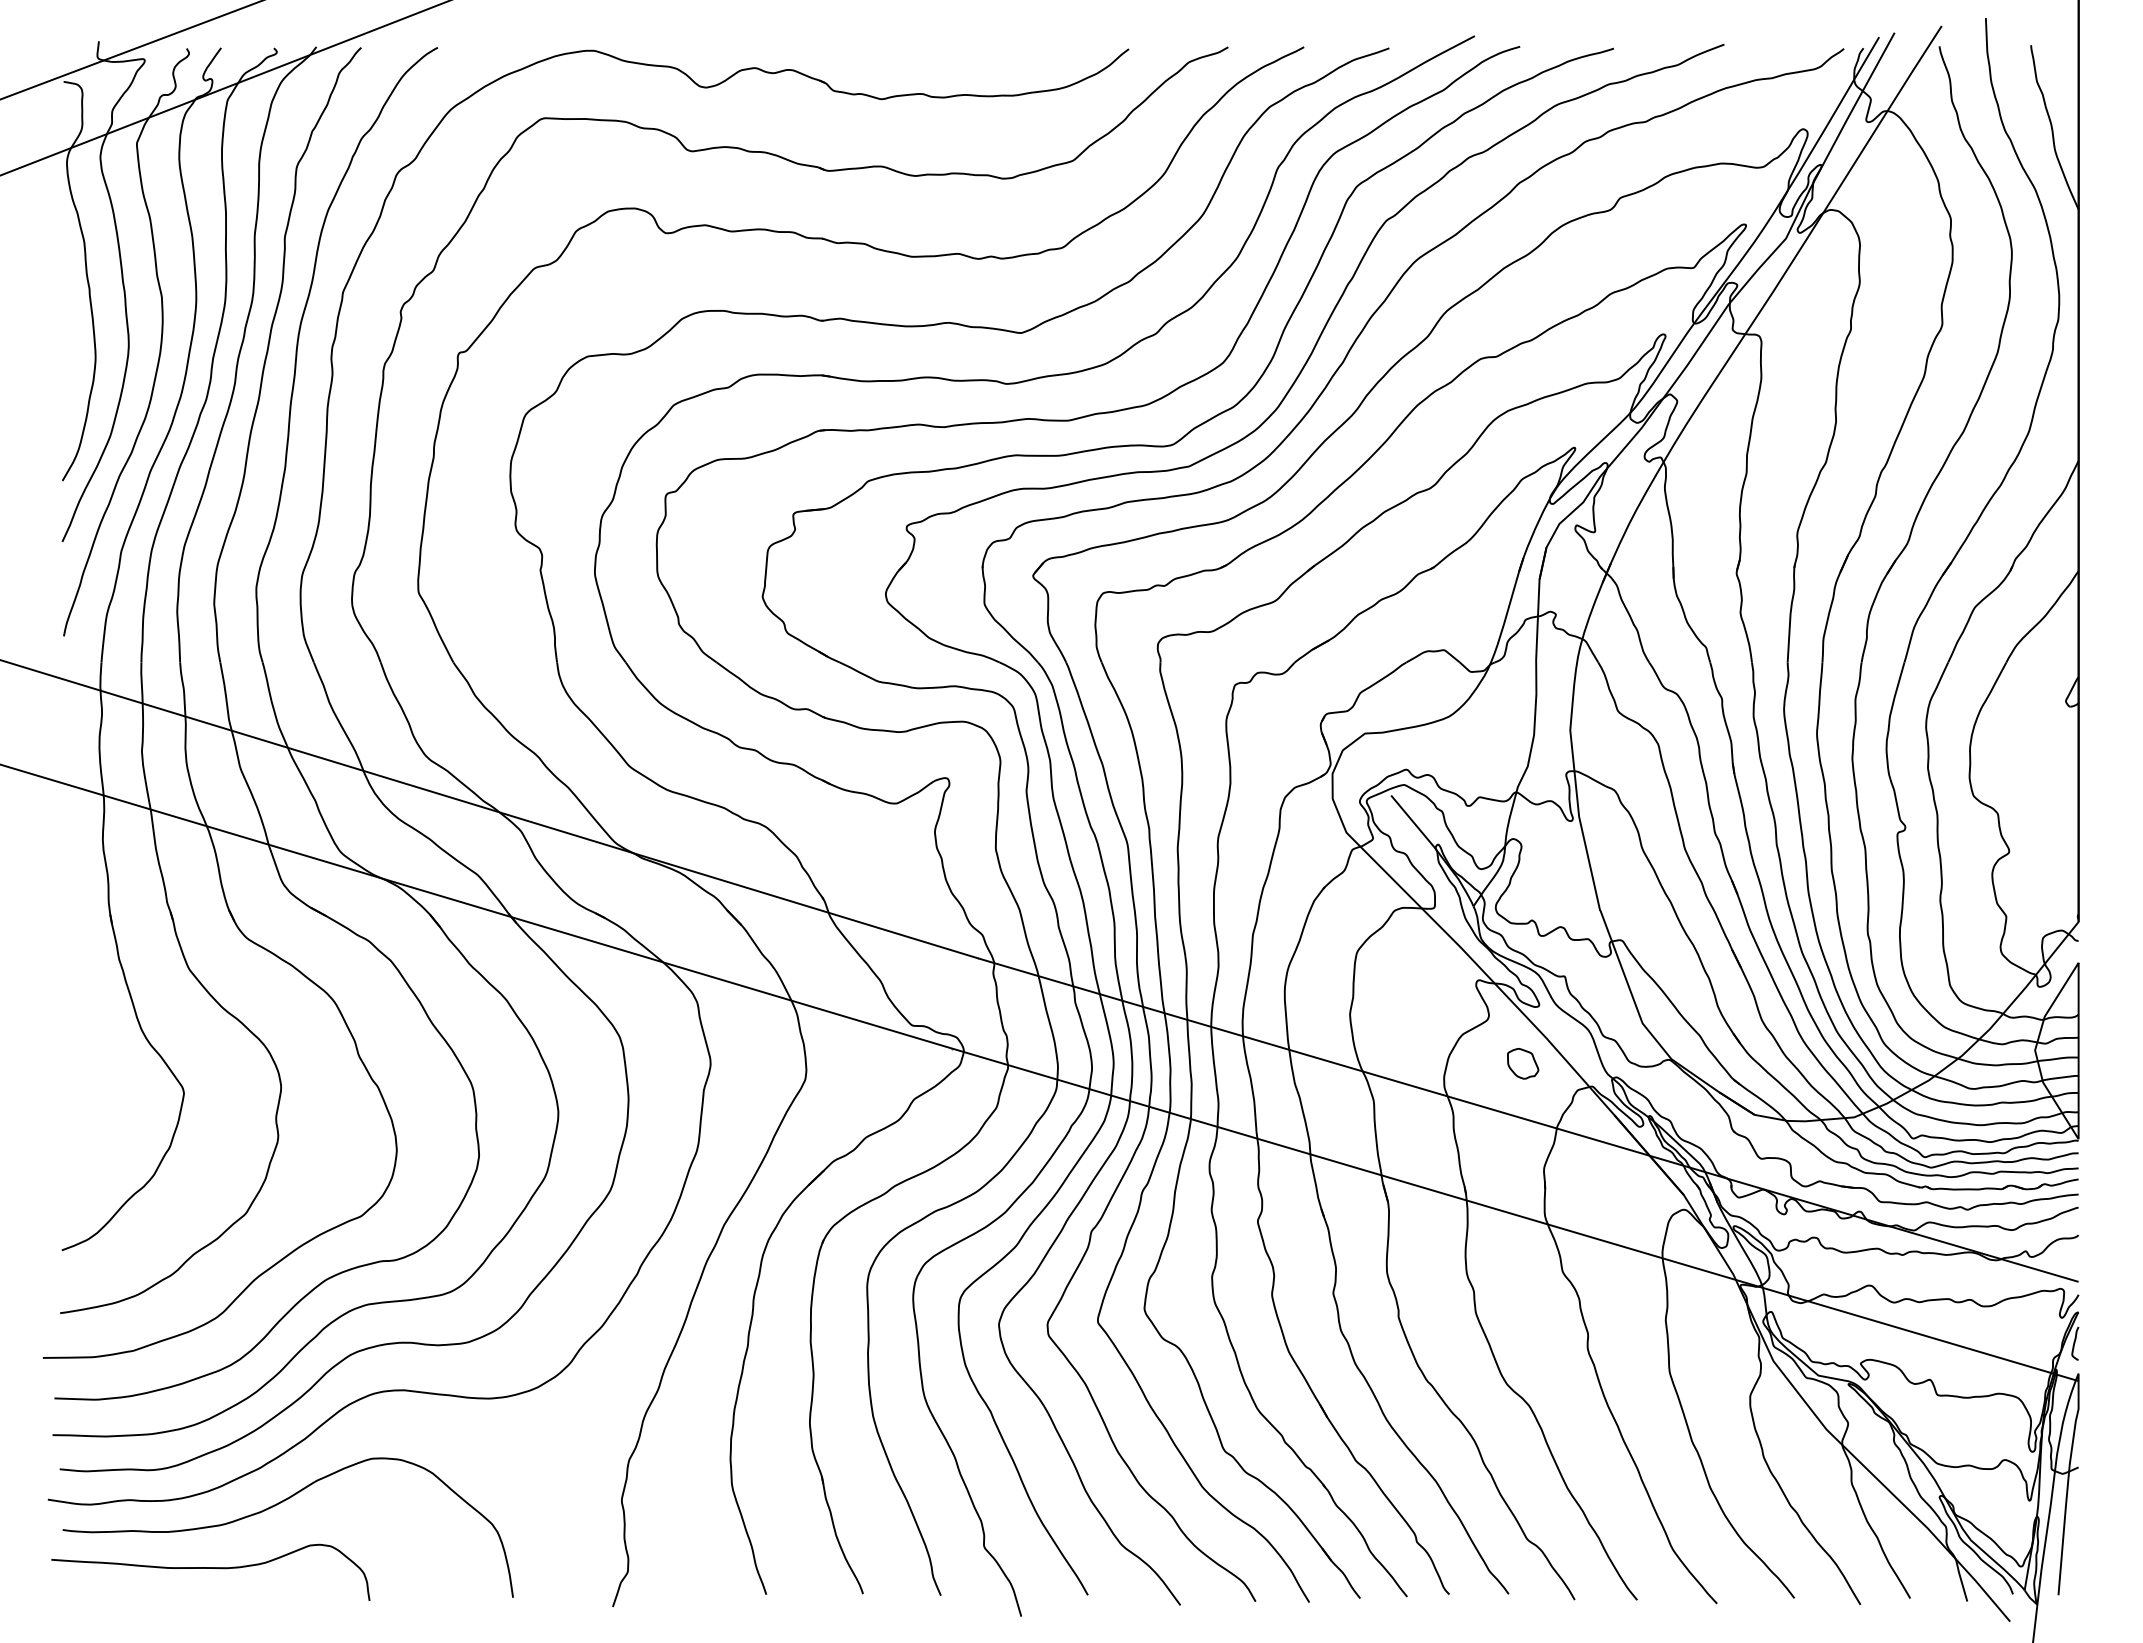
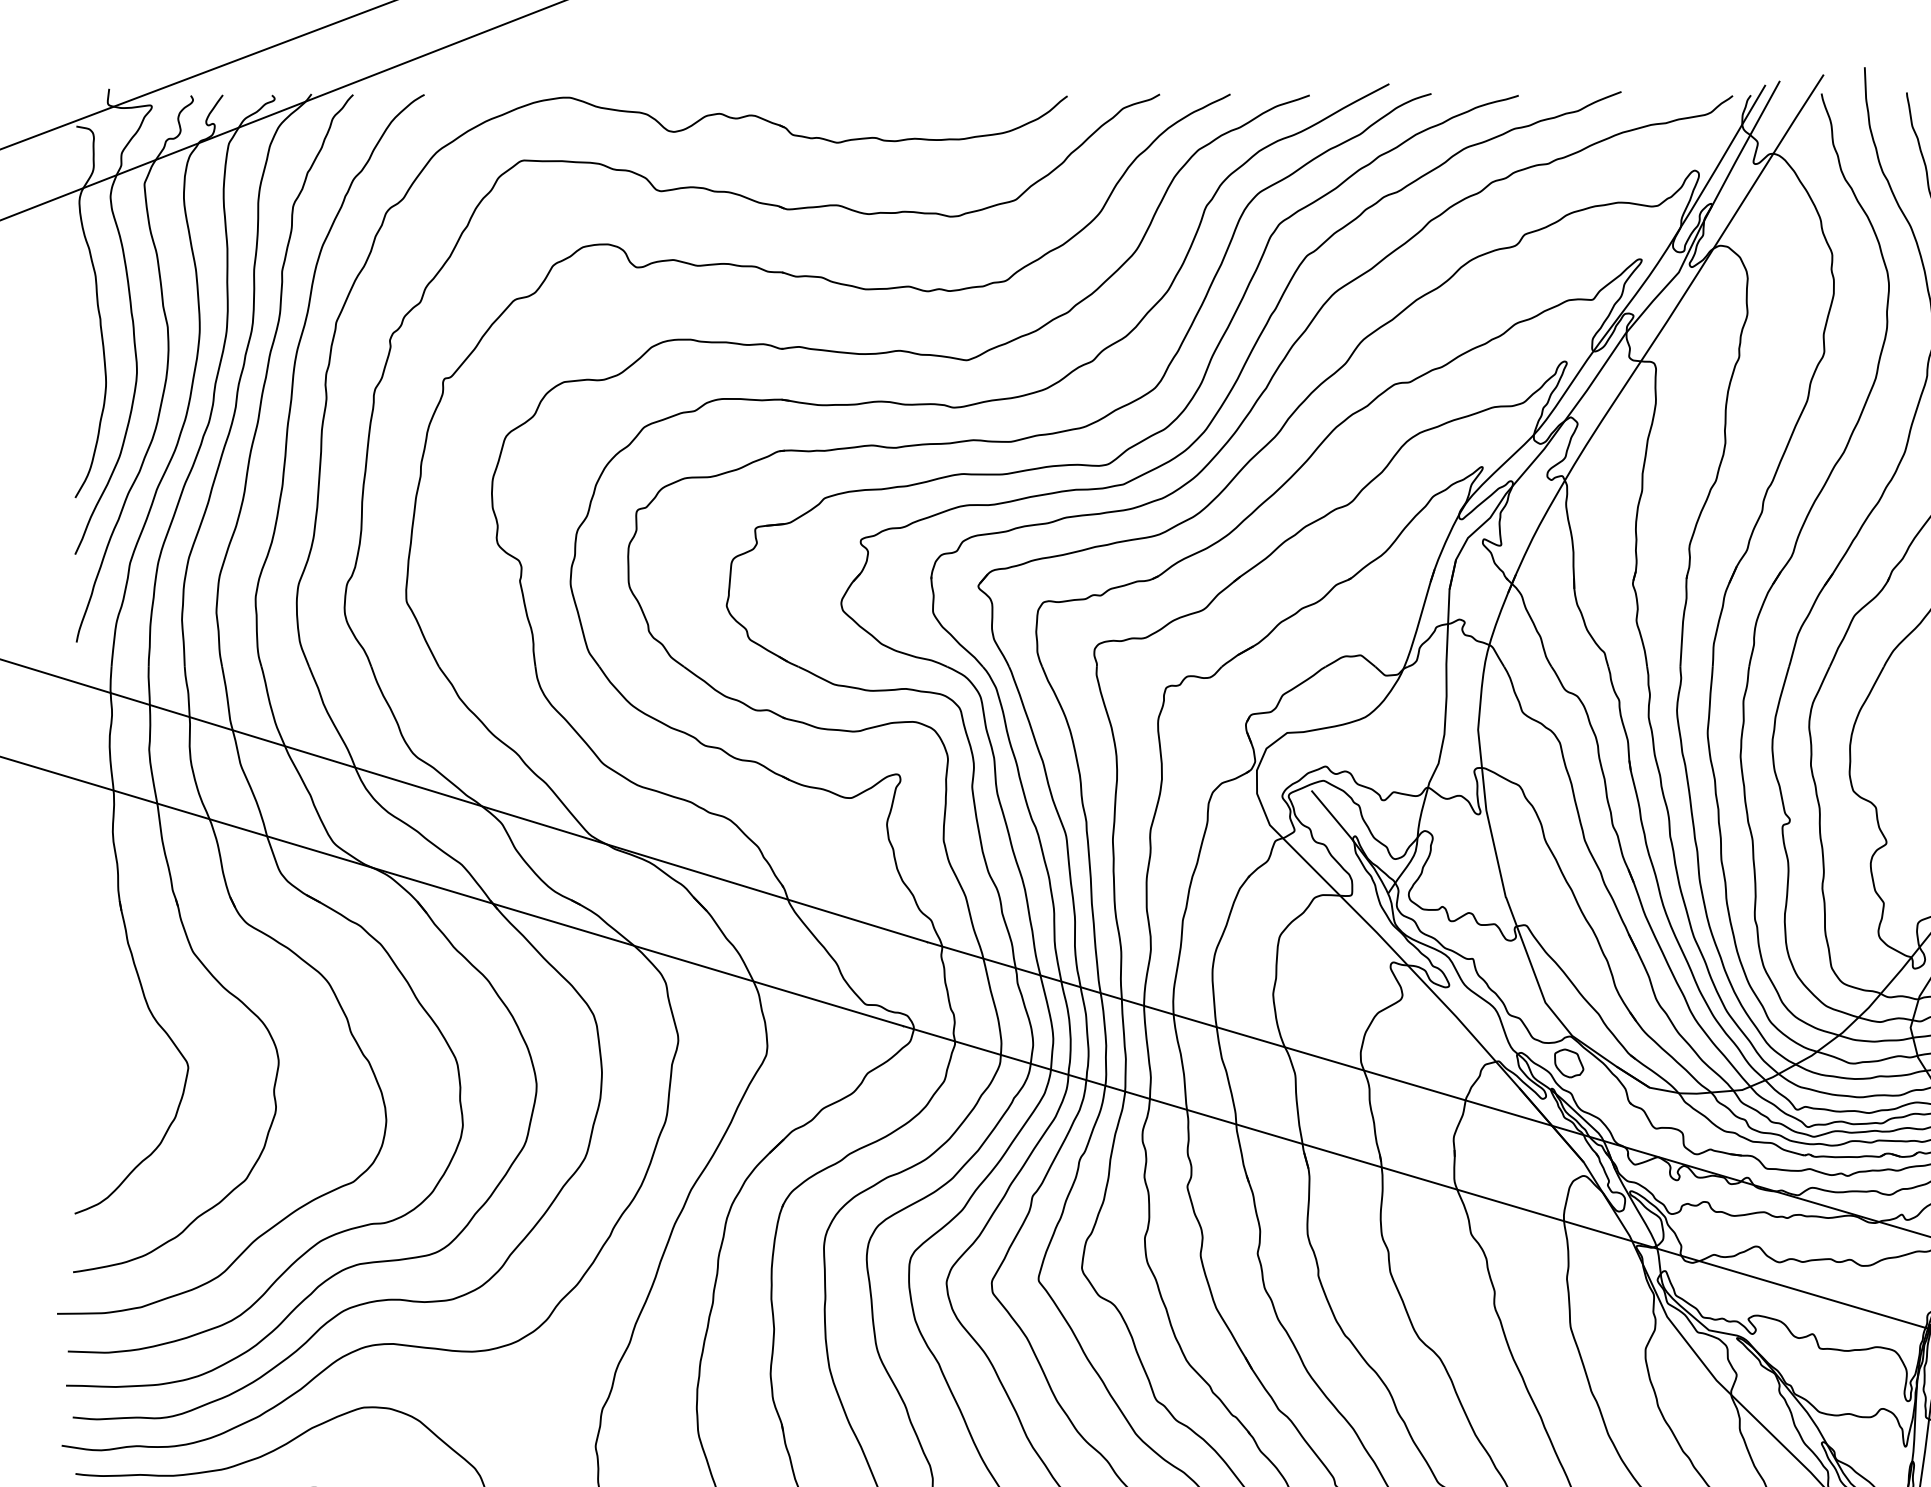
part: (1523, 1063) -> (1569, 1063), moved

